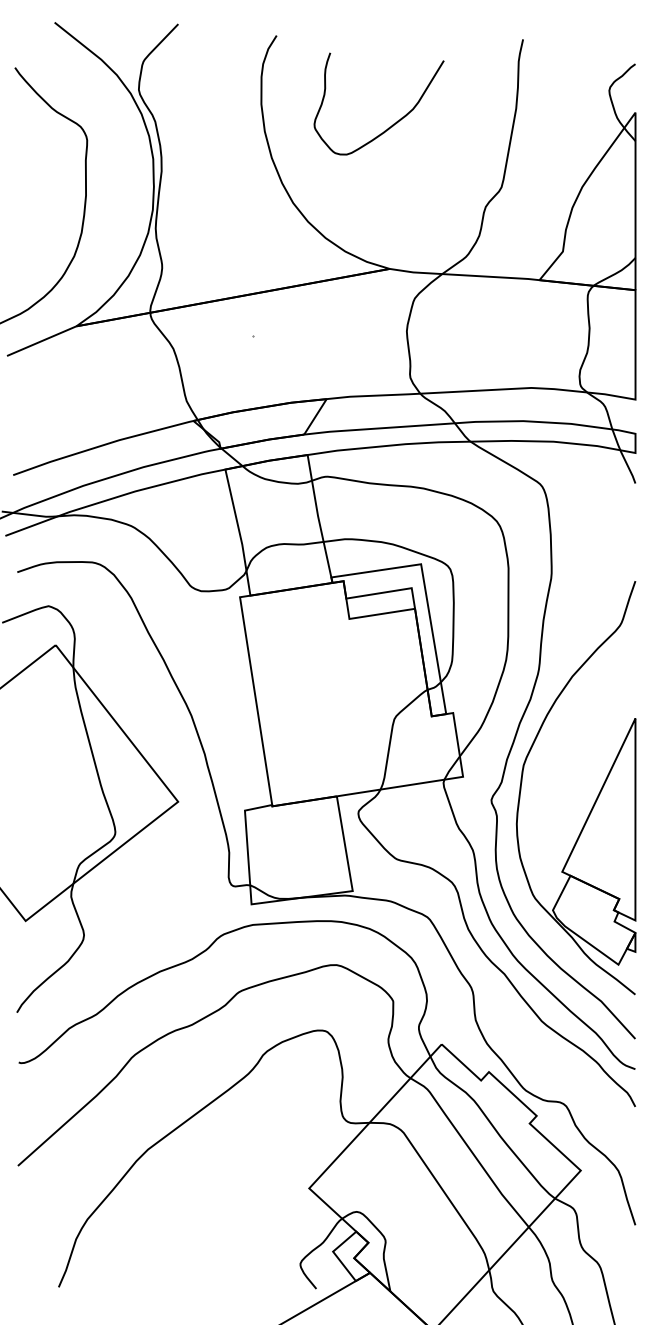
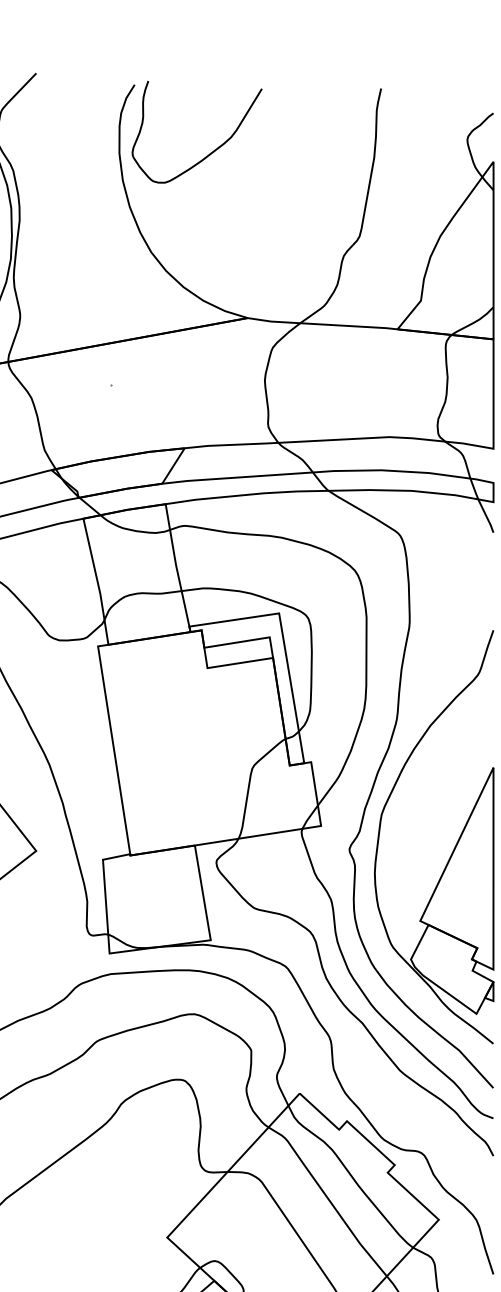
curve: (393, 123) -> (211, 151), moved

